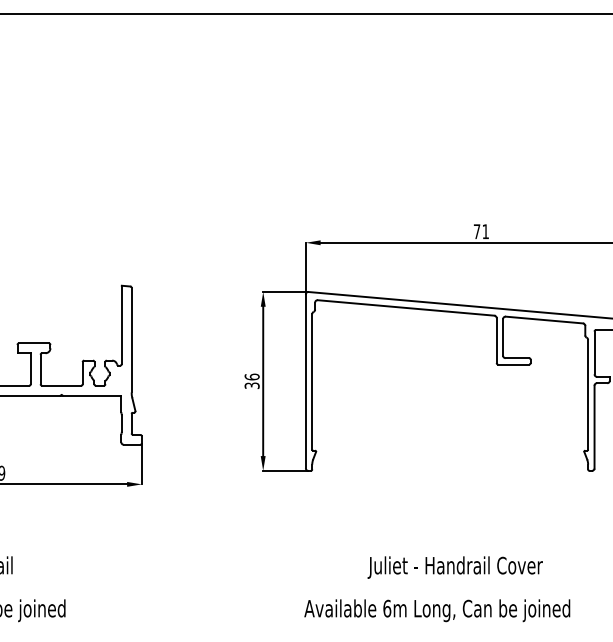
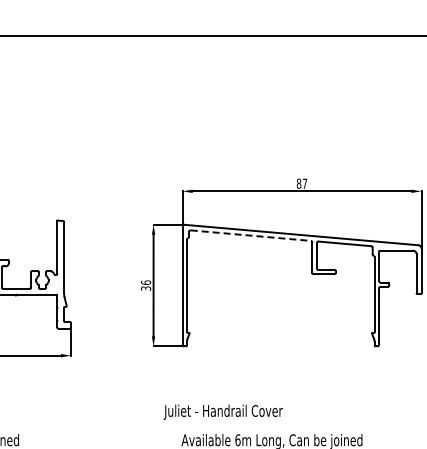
text: (480, 231) -> (301, 183), 71 -> 87
line: (407, 307) -> (251, 235), solid -> dashed
text: (454, 566) -> (222, 411), moved

